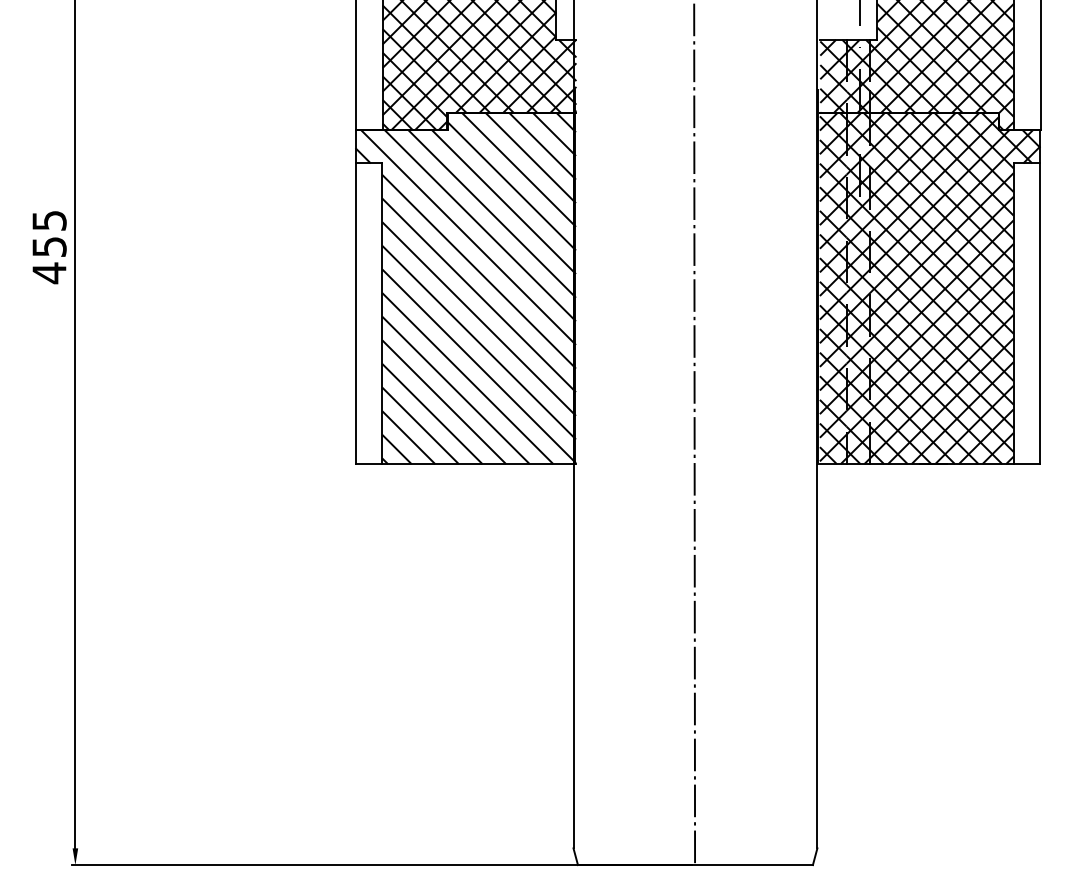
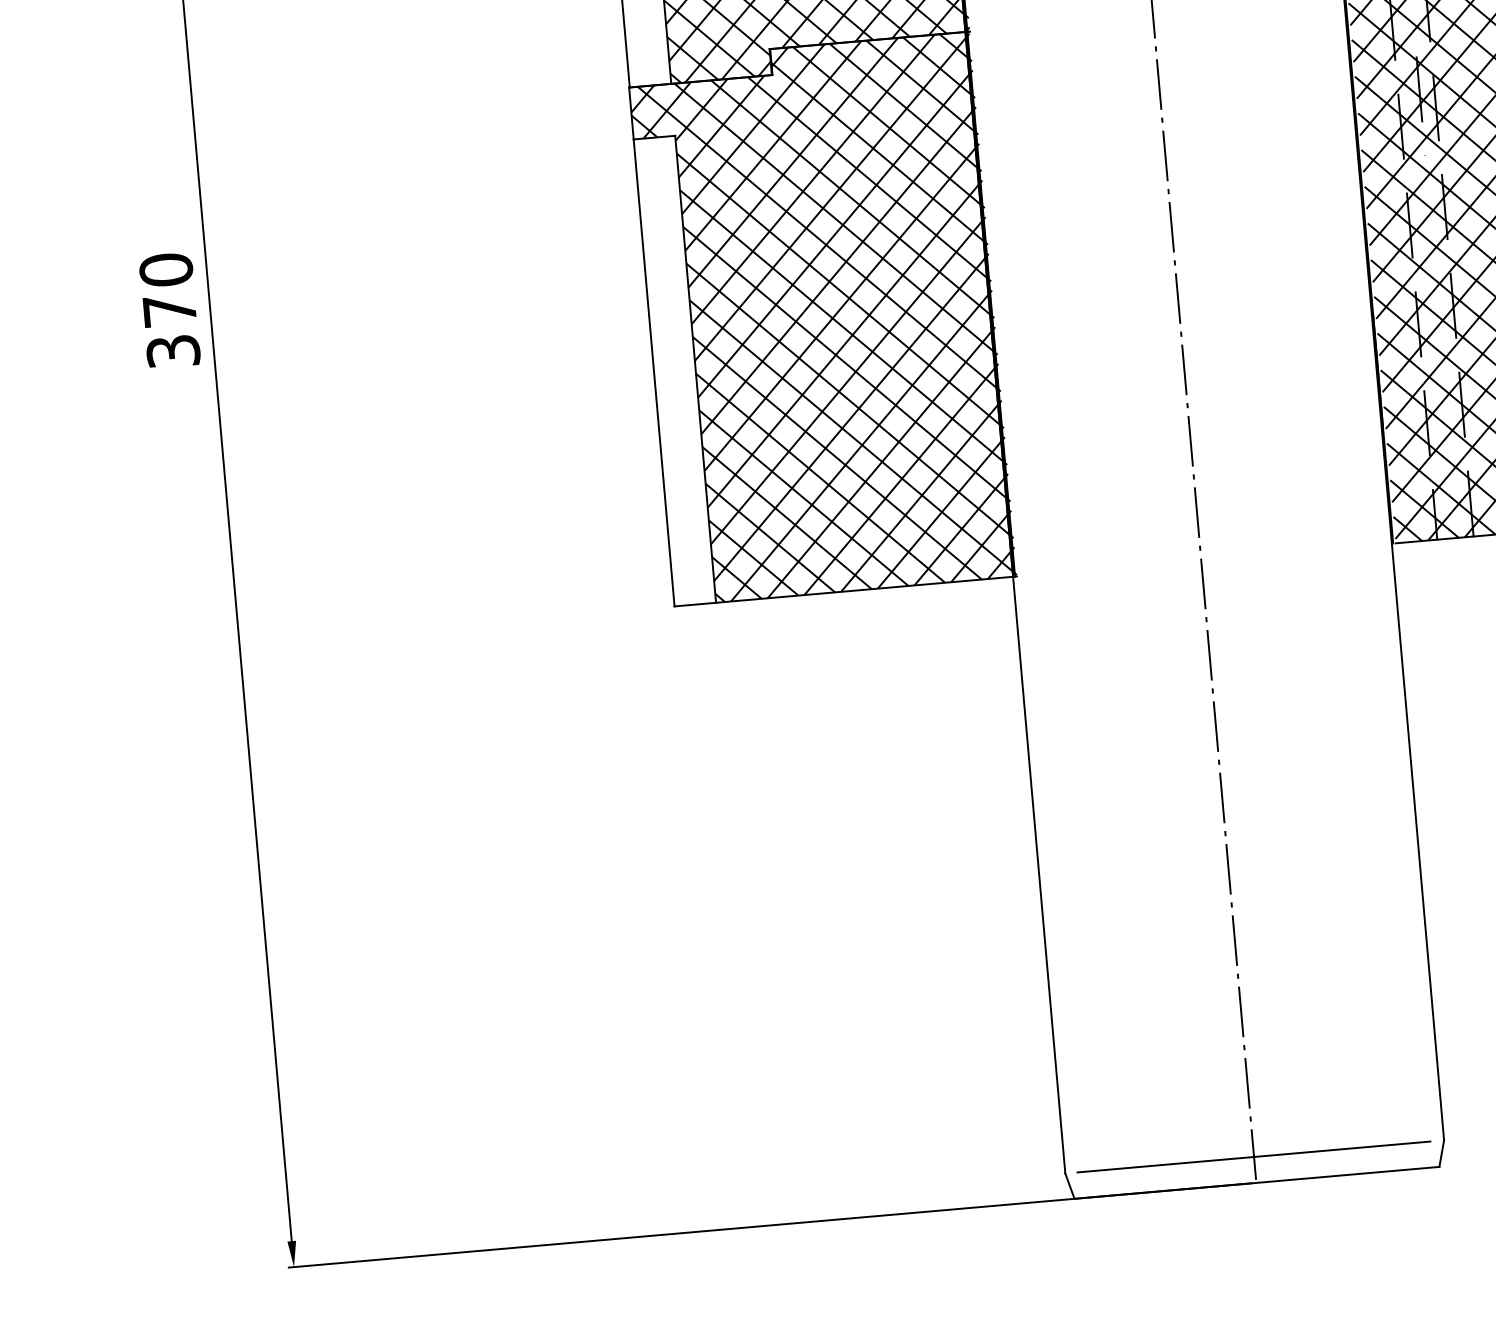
text: (49, 247) -> (169, 311), 455 -> 370
hatch: (465, 288) -> (821, 318), added
line: (694, 848) -> (1253, 1157), added

